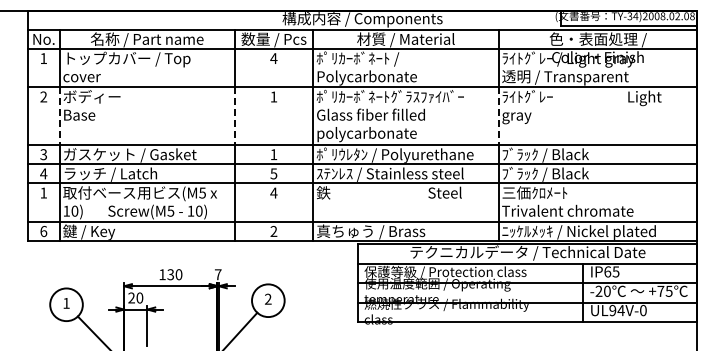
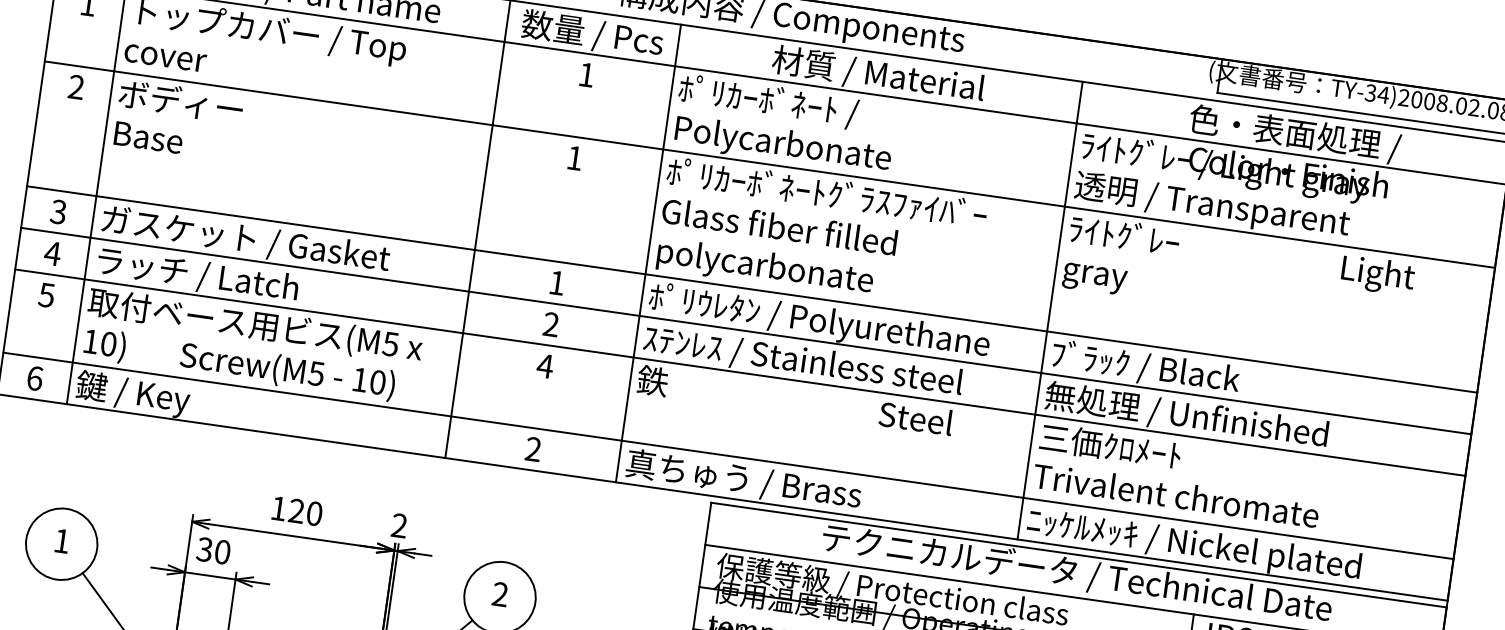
text: (273, 58) -> (585, 74), 4 -> 1
line: (59, 116) -> (104, 134), dashed -> solid
line: (234, 116) -> (483, 188), dashed -> solid
line: (498, 116) -> (1055, 269), dashed -> solid
text: (273, 173) -> (550, 323), 5 -> 2
text: (567, 173) -> (1187, 414), ﾌﾞﾗｯｸ / Black -> 無処理 / Unfinished
text: (43, 192) -> (46, 293), 1 -> 5
text: (170, 274) -> (296, 510), 130 -> 120
text: (217, 274) -> (397, 525), 7 -> 2
text: (131, 298) -> (204, 550), 20 -> 30

